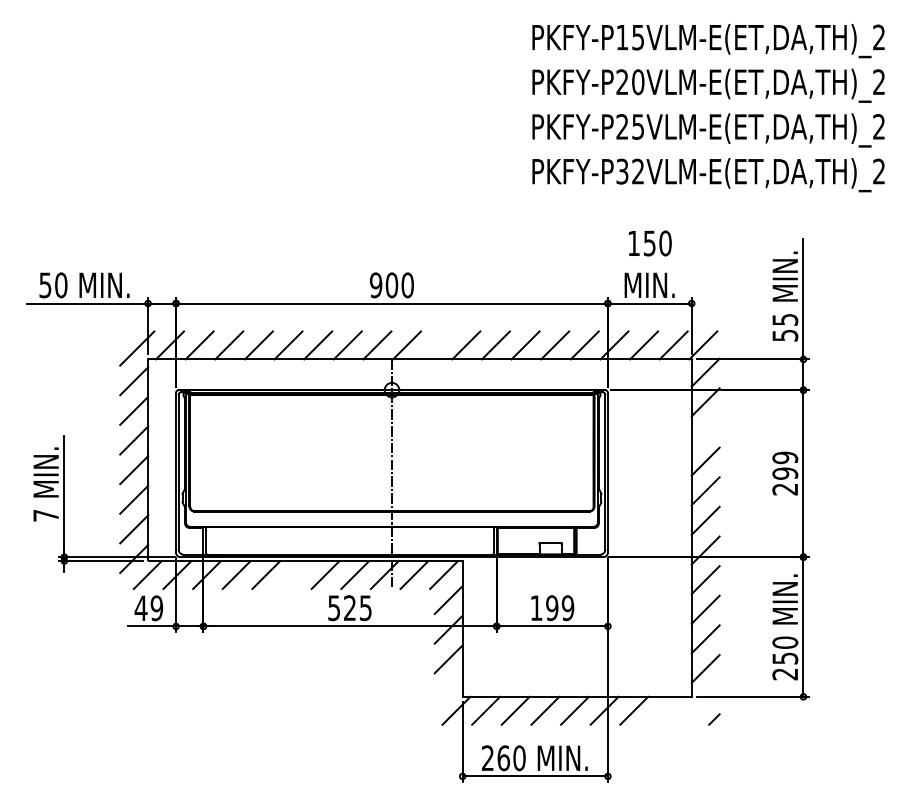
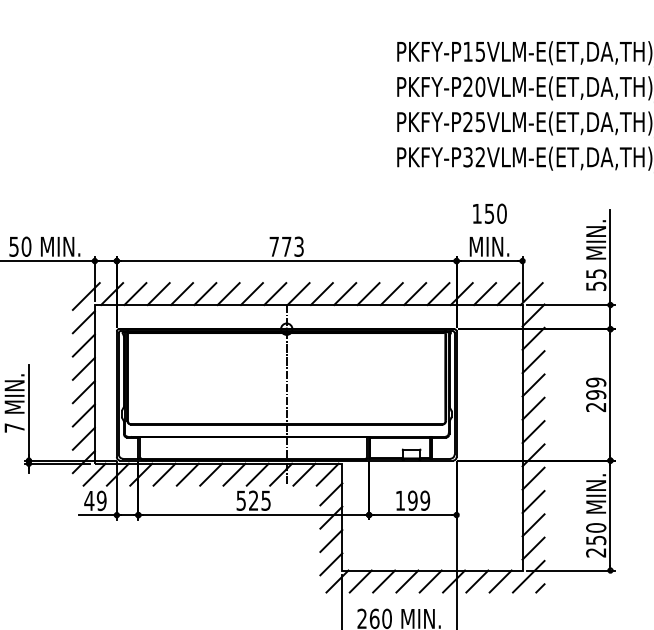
text: (391, 285) -> (286, 246), 900 -> 773
line: (436, 345) -> (321, 294), added
line: (705, 431) -> (533, 361), added
line: (295, 575) -> (210, 475), added
line: (448, 688) -> (331, 563), added
line: (699, 704) -> (528, 576), added
line: (663, 710) -> (500, 581), added

